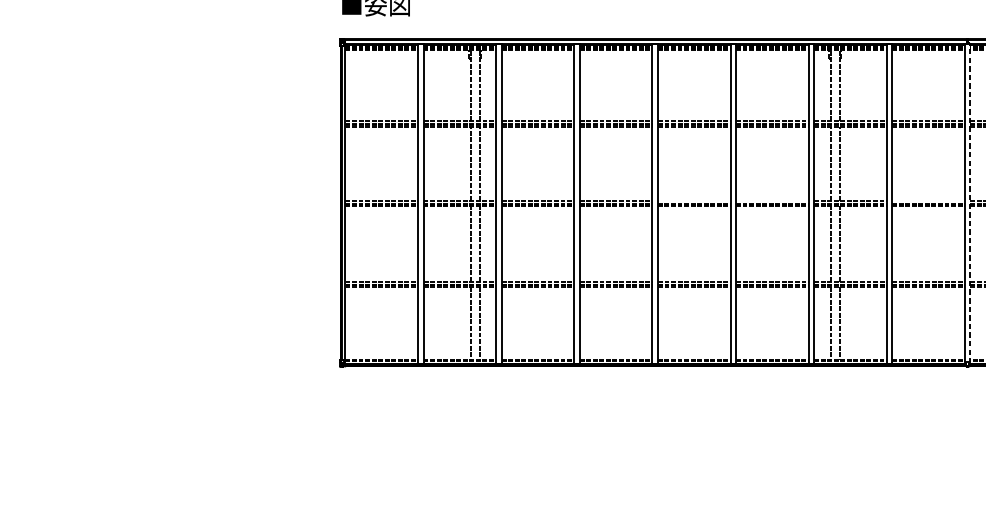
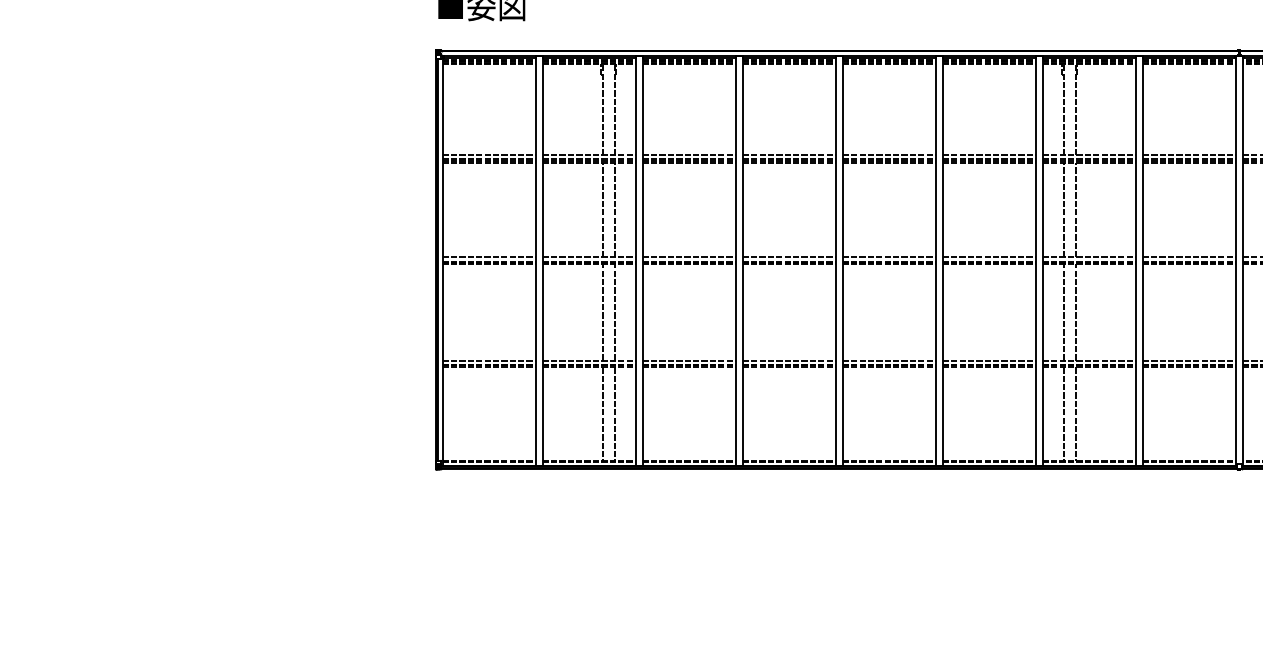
line: (693, 201) -> (888, 257), added
line: (771, 201) -> (988, 257), added
line: (927, 201) -> (1188, 257), added
line: (970, 204) -> (1242, 261), dashed -> solid

